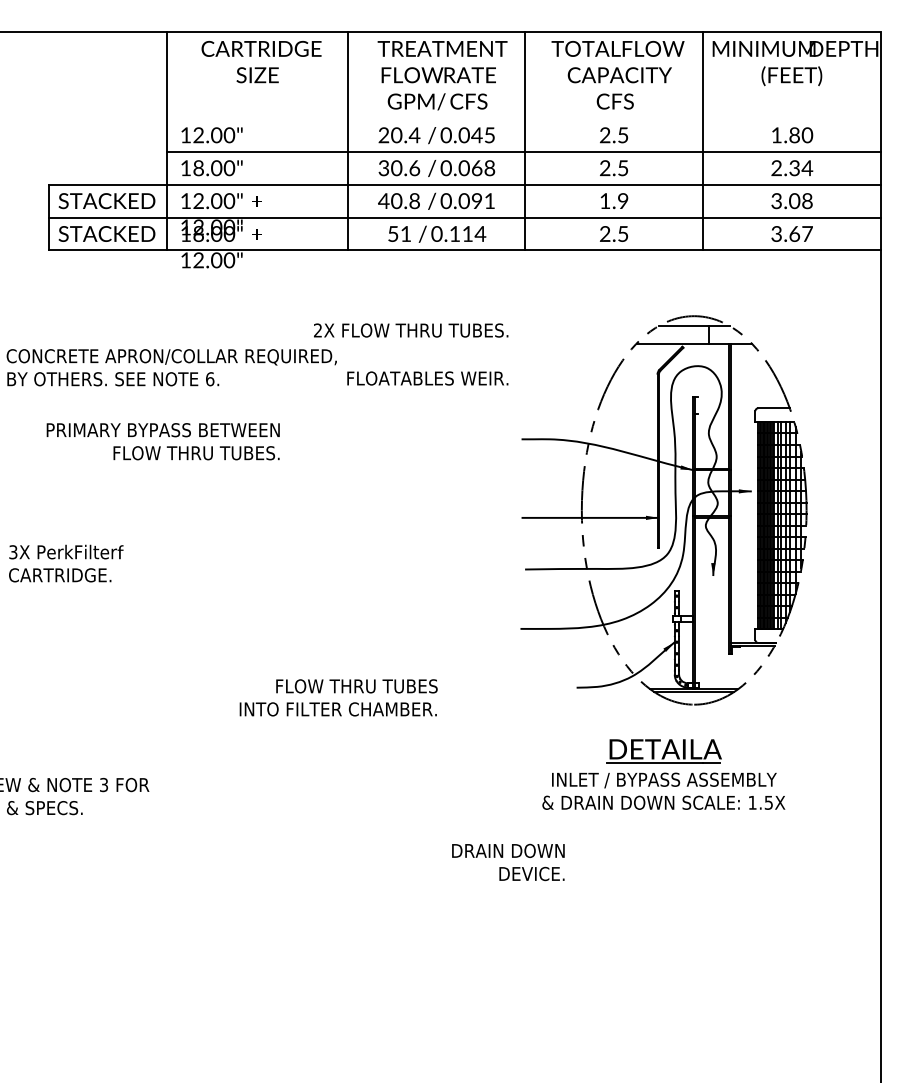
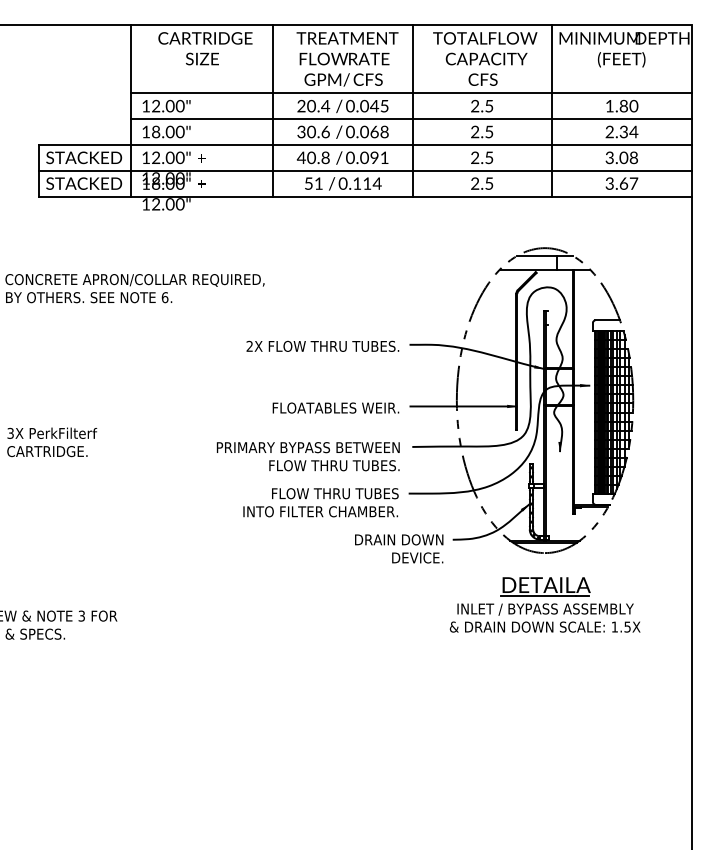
line: (524, 119) -> (411, 93), added
text: (614, 200) -> (482, 157), 1.9 -> 2.5
text: (410, 329) -> (322, 345), moved
text: (427, 377) -> (335, 407), moved
text: (162, 441) -> (307, 456), moved
text: (338, 697) -> (320, 502), moved
part: (662, 774) -> (544, 604), moved
text: (508, 861) -> (399, 548), moved

